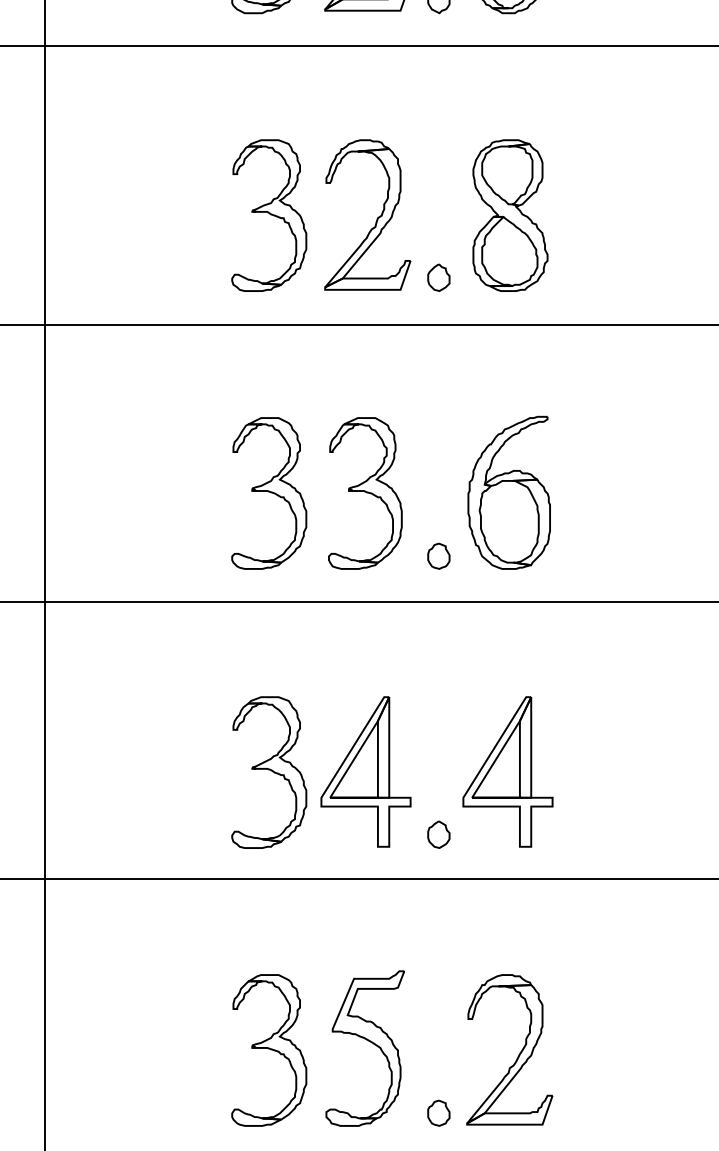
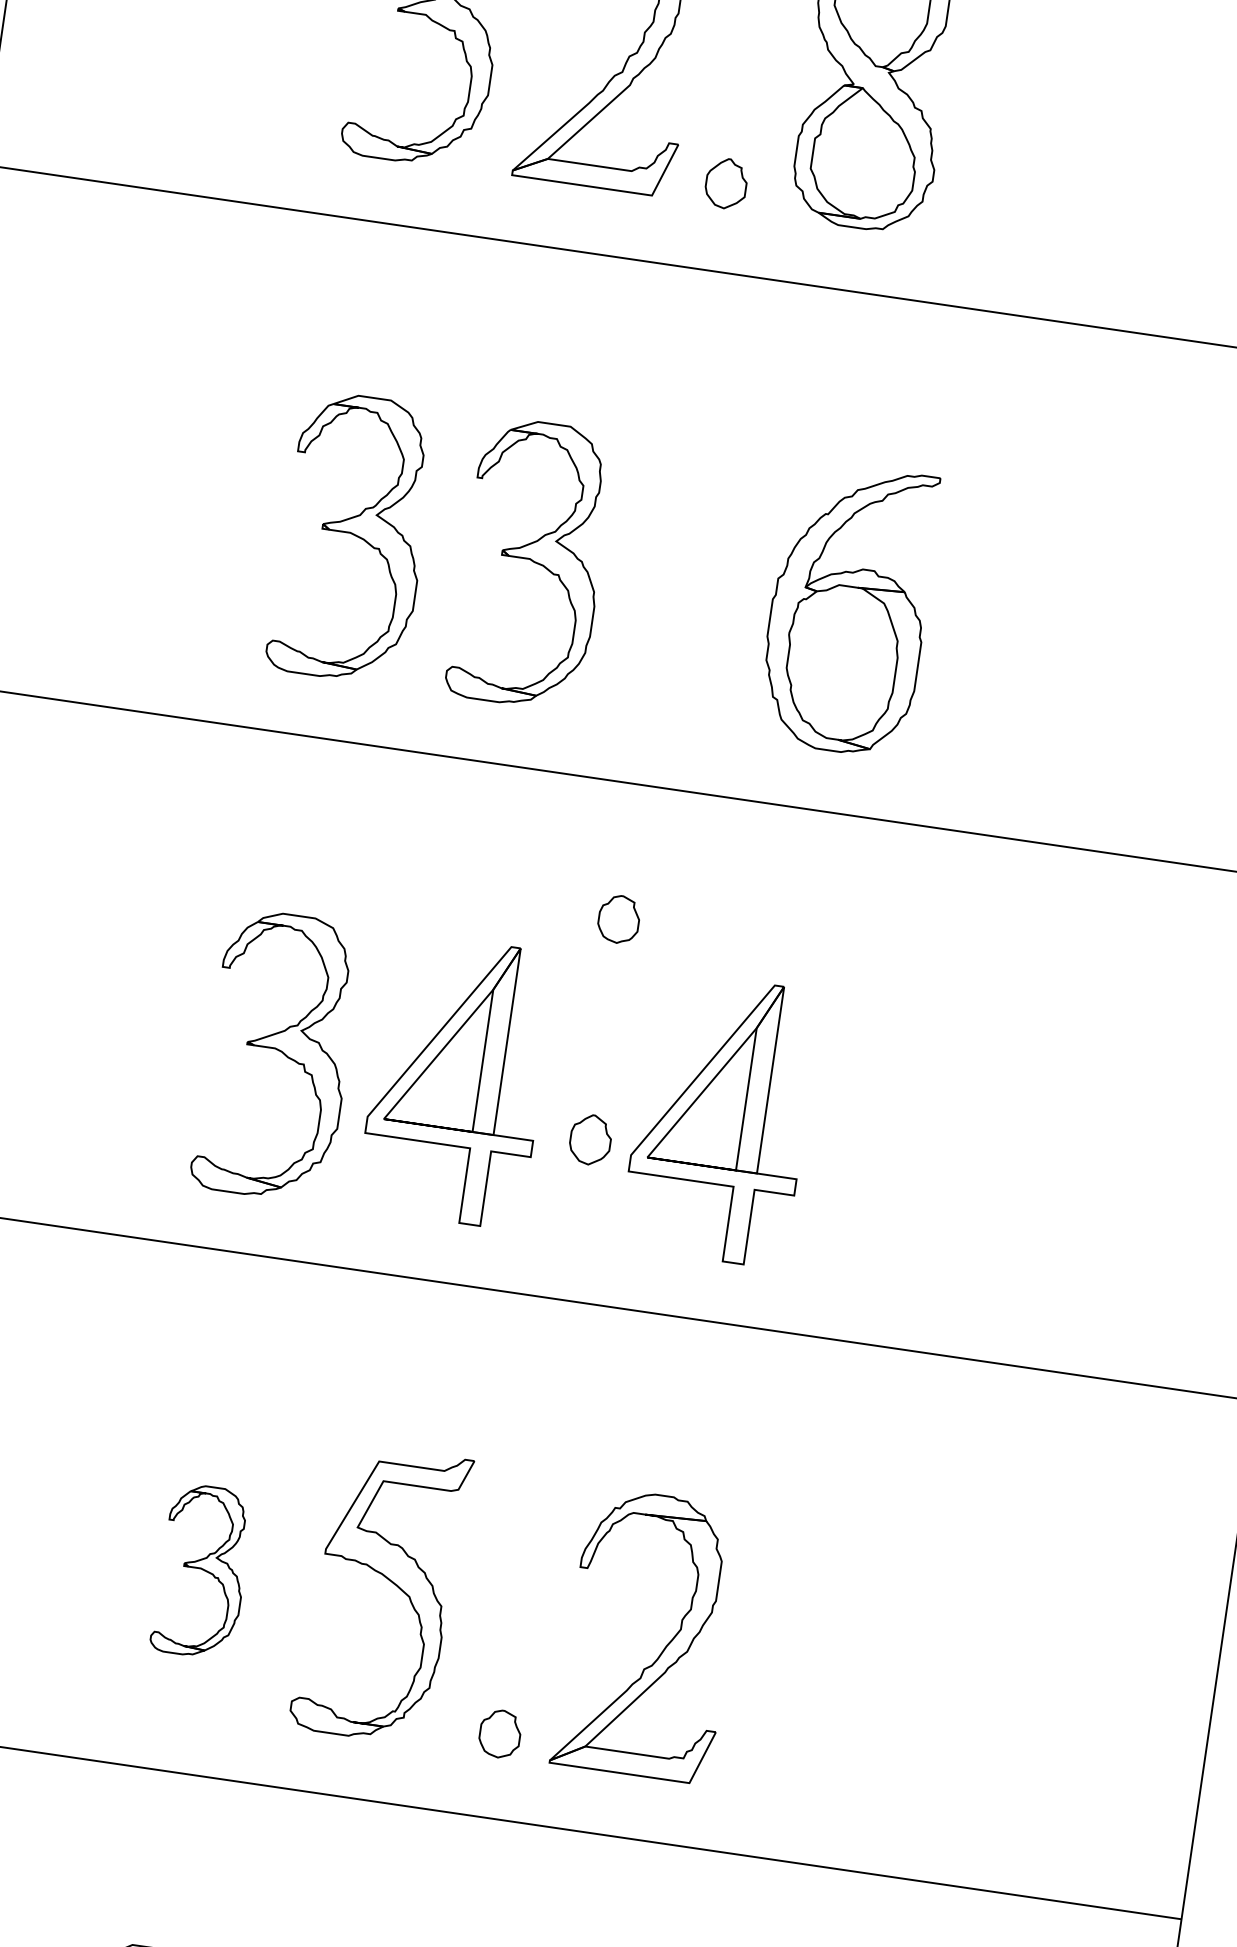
part: (508, 492) -> (847, 608), moved
part: (438, 555) -> (618, 917), moved
part: (438, 834) -> (590, 1139), moved
part: (269, 1050) -> (202, 1571), size x0.6

